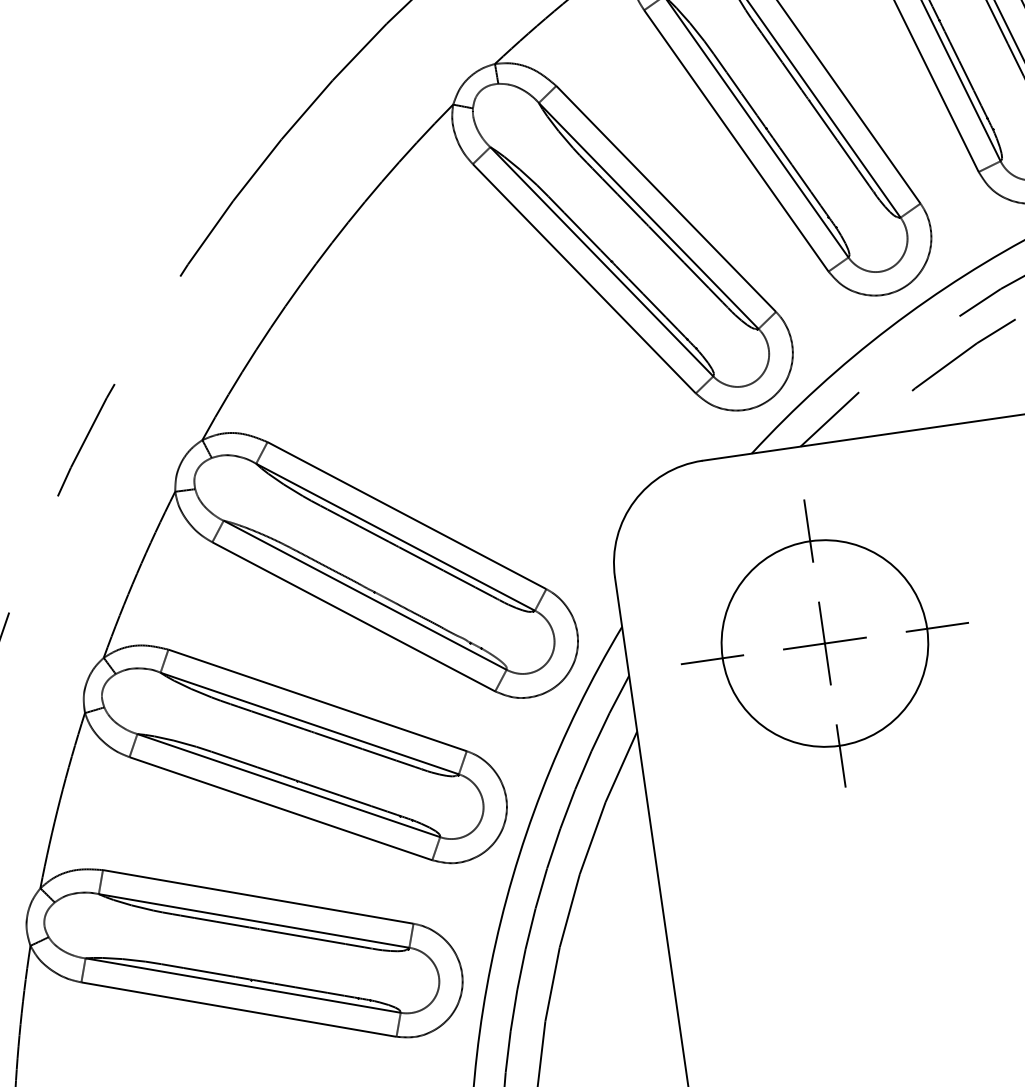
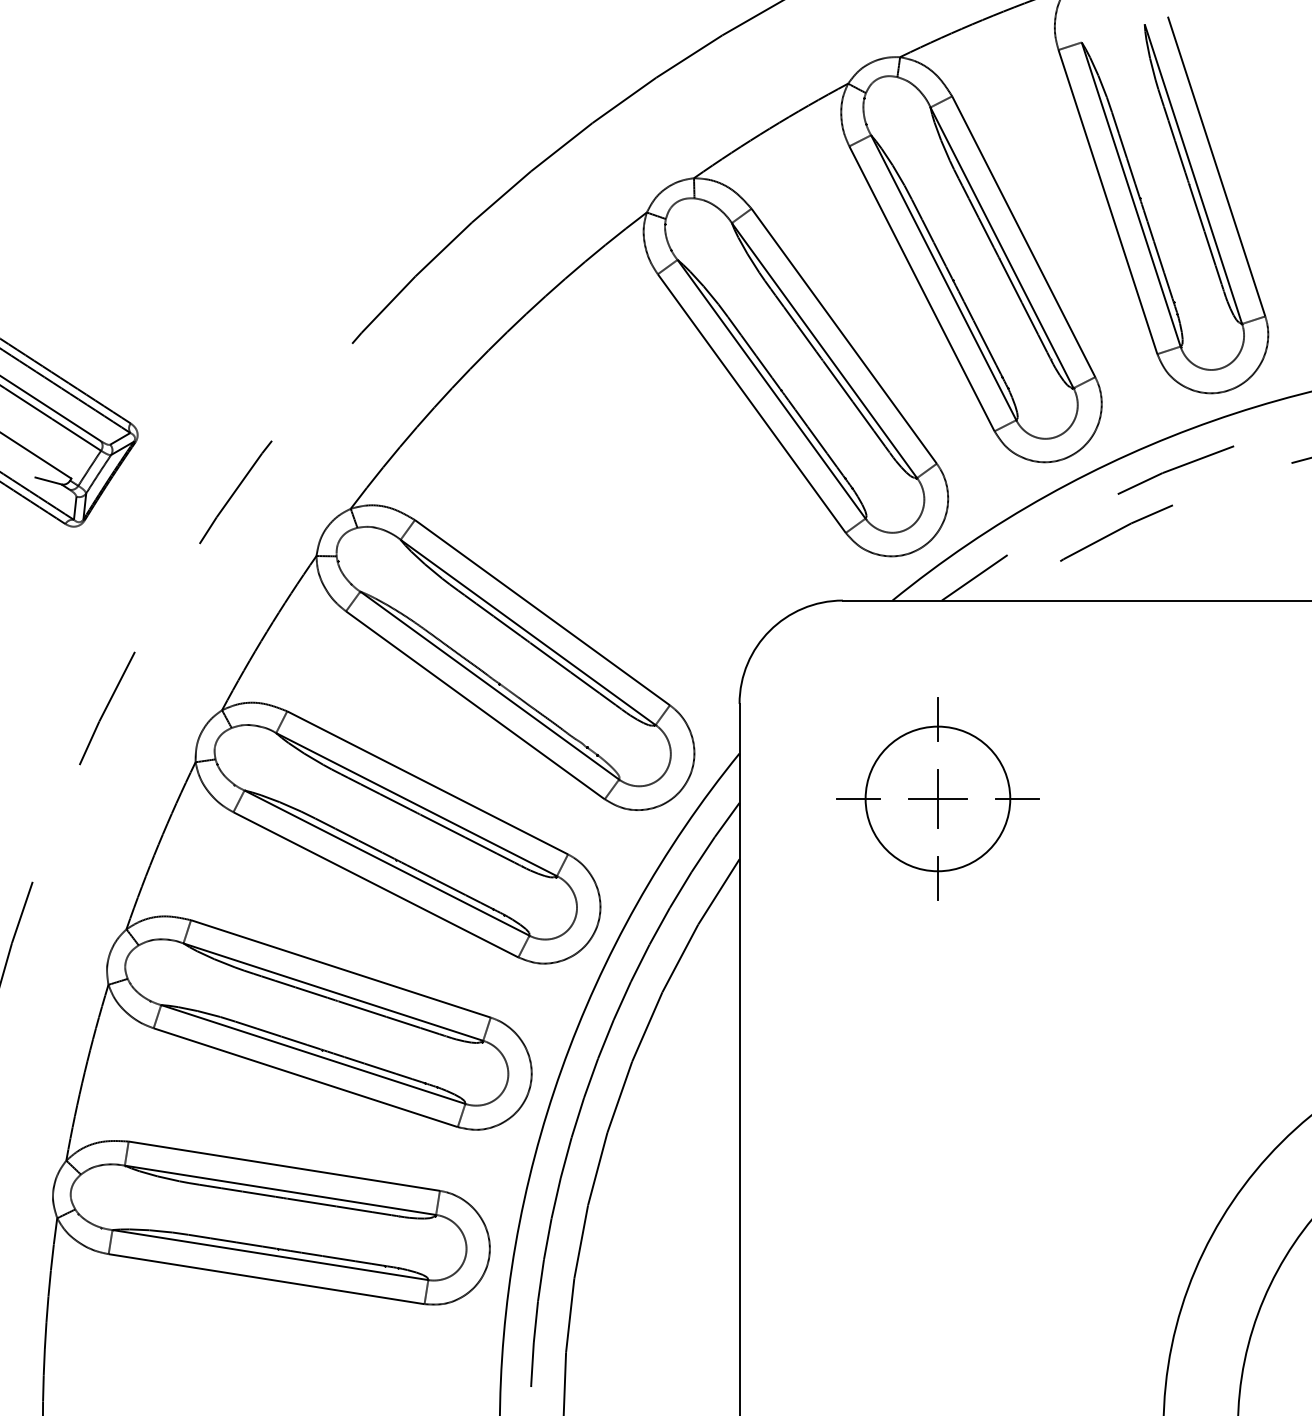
part: (824, 643) -> (937, 798), size x0.7

